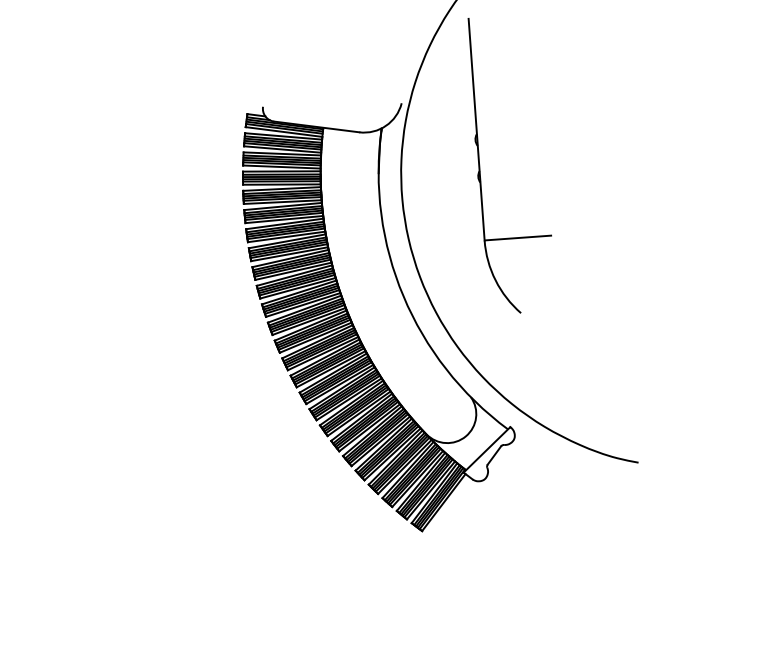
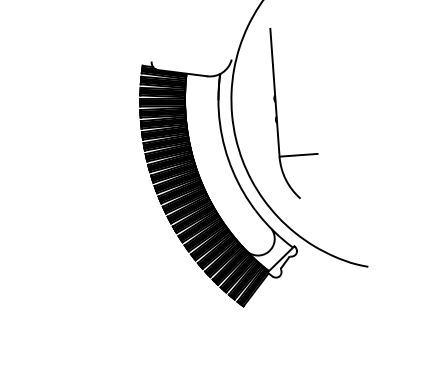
part: (481, 165) -> (277, 113), moved

